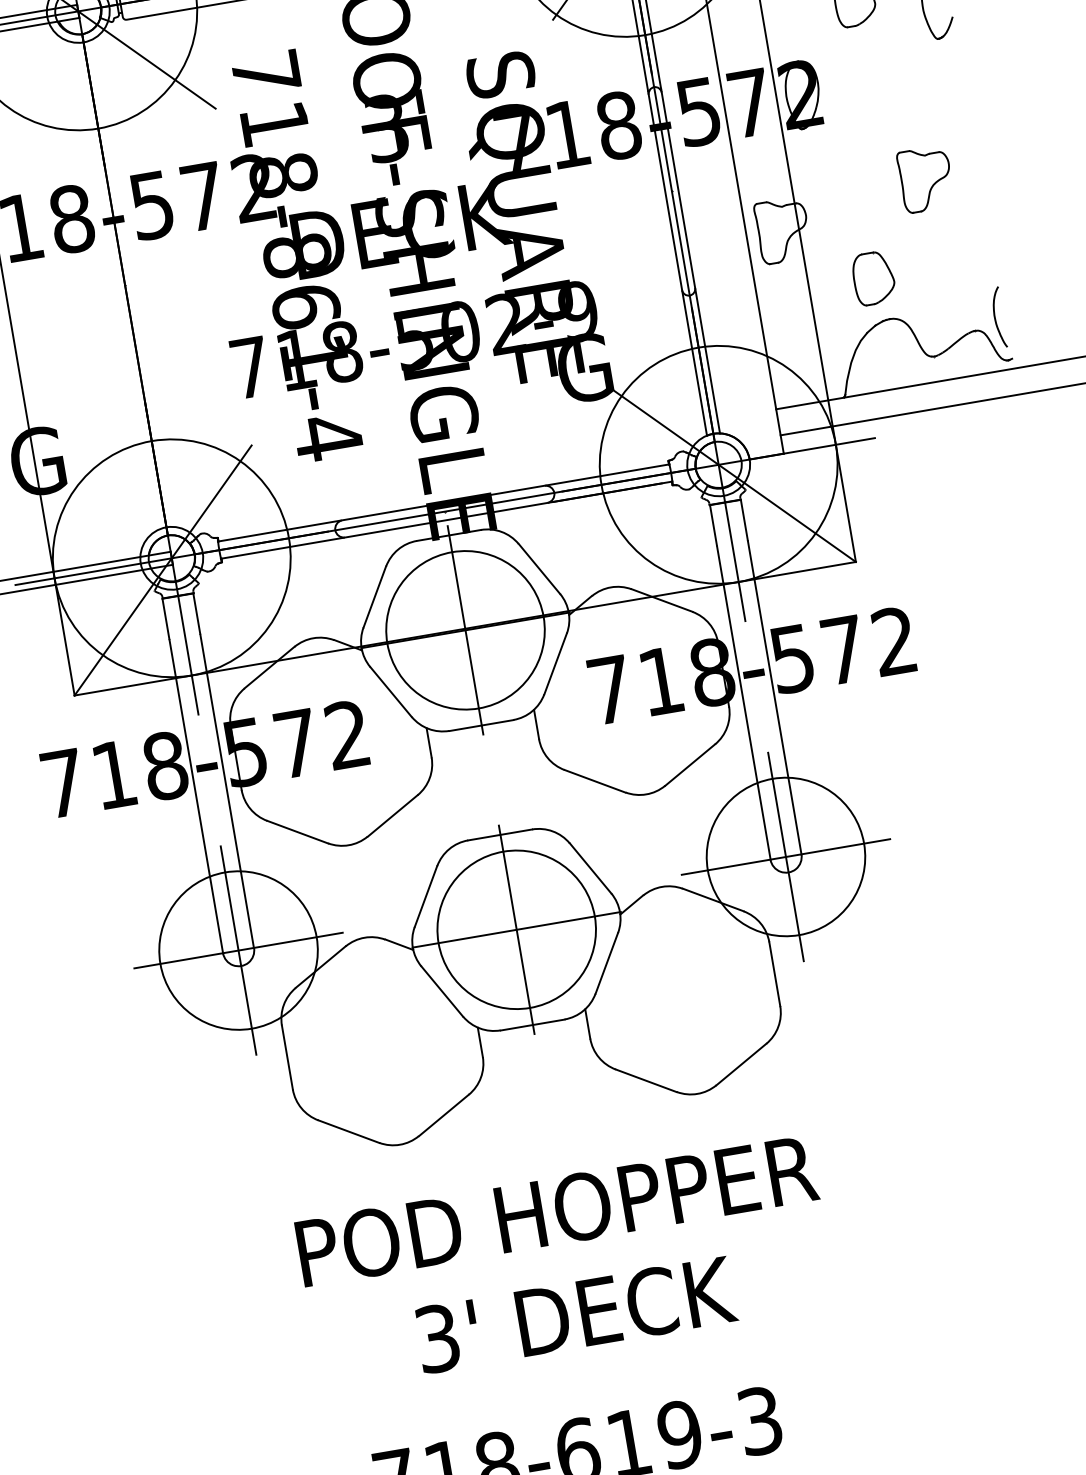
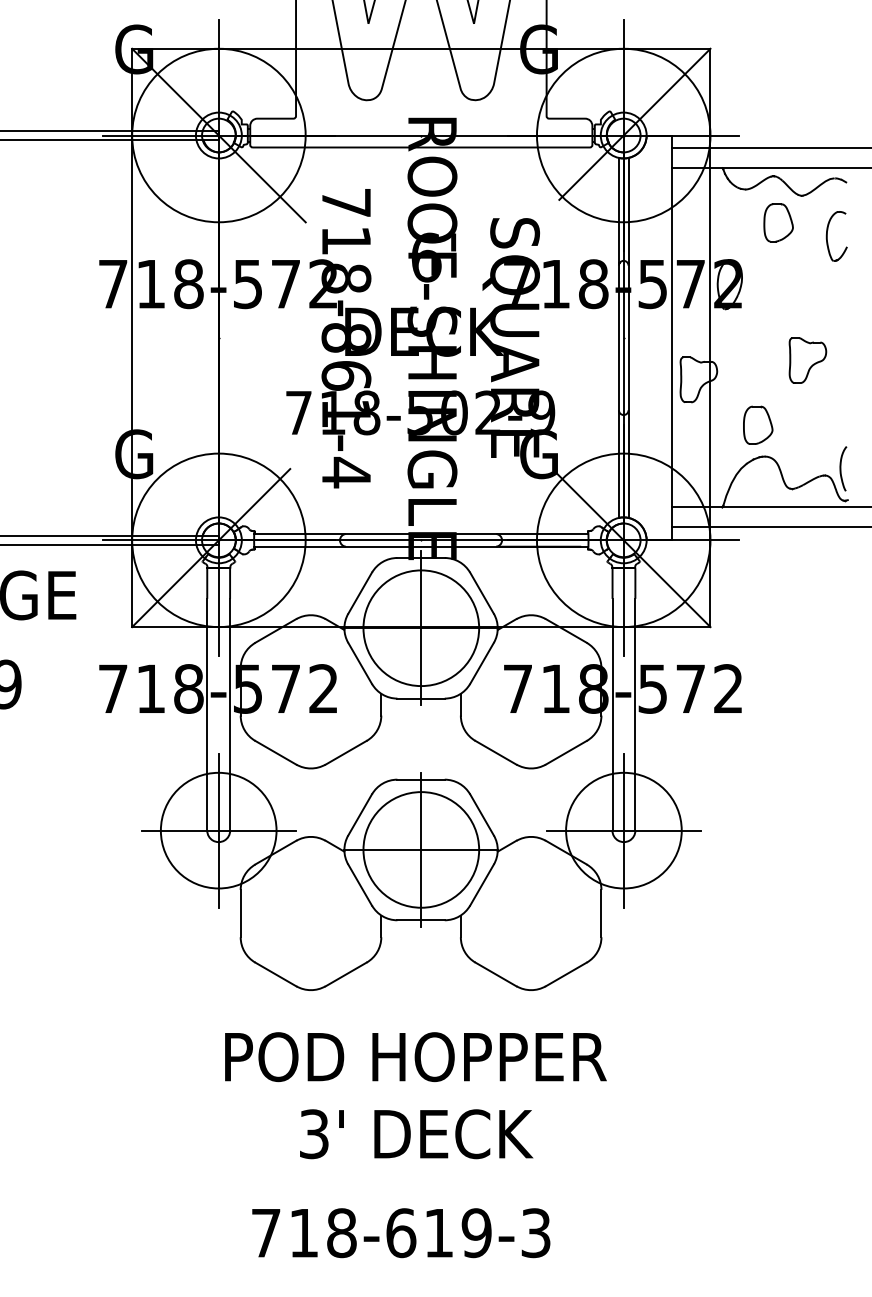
text: (386, 128) -> (426, 257), 3' -> 6'

